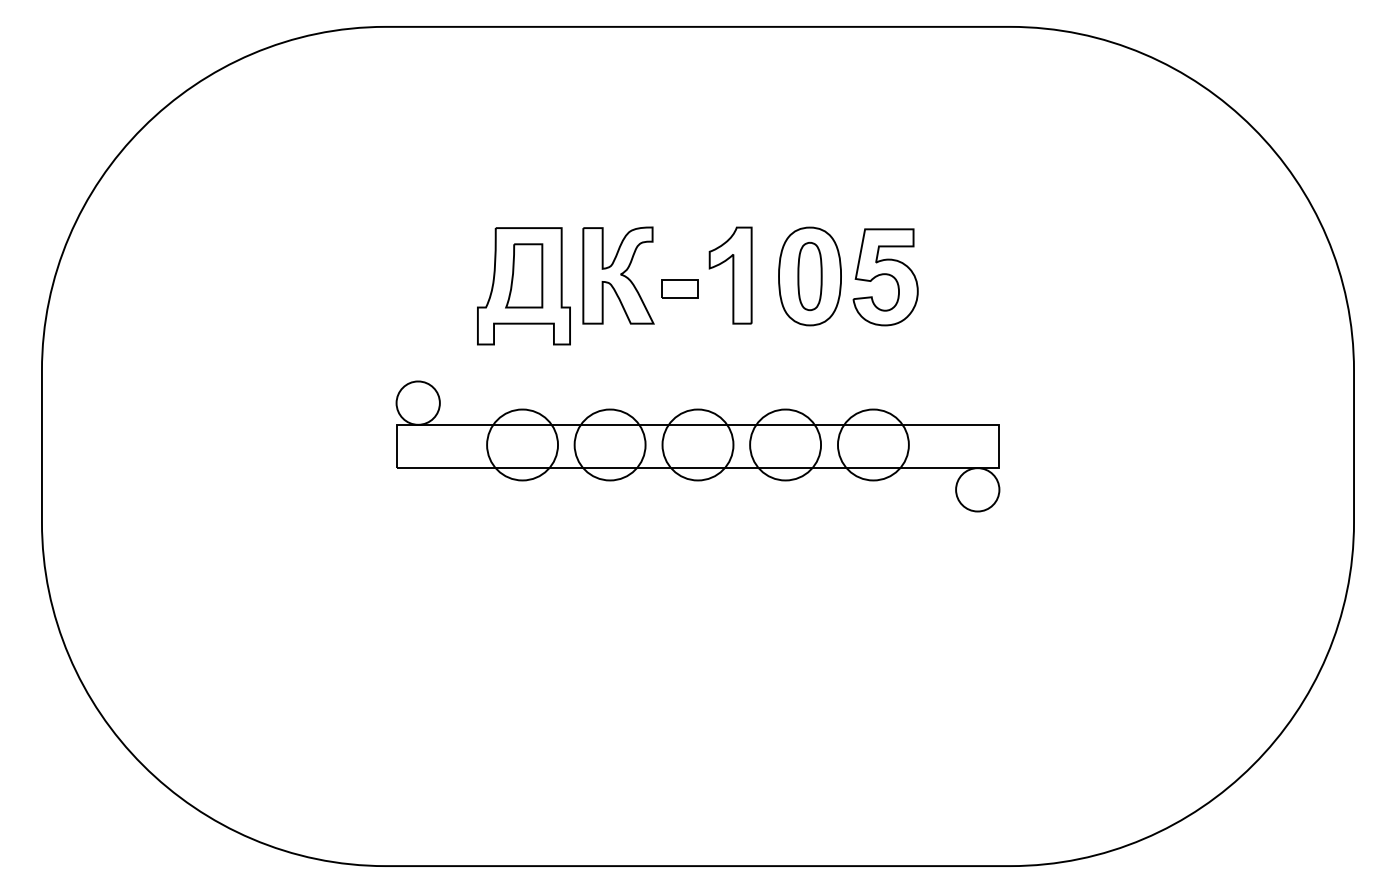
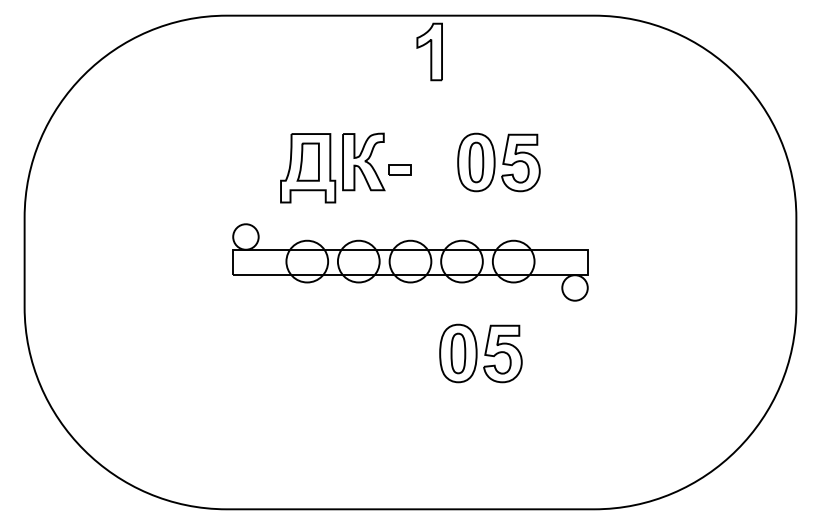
part: (730, 274) -> (429, 51), moved
part: (817, 601) -> (480, 353), added

